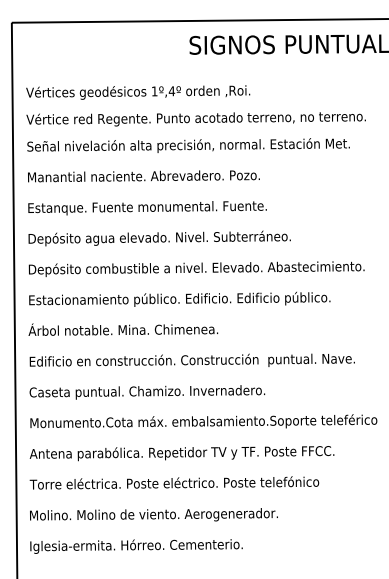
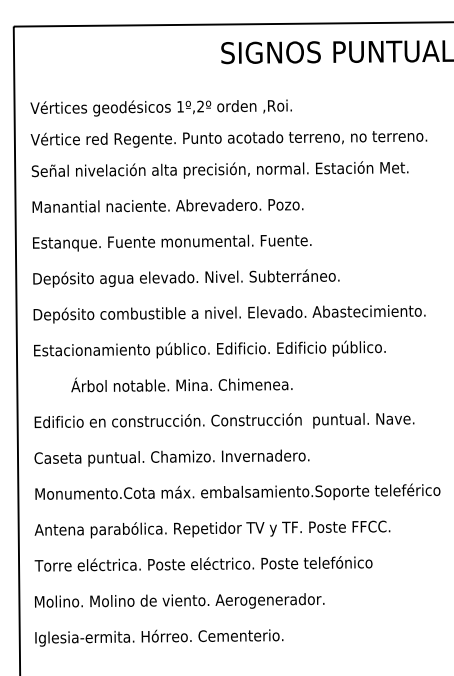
text: (171, 91) -> (200, 106), 1º,4º -> 1º,2º
text: (122, 329) -> (181, 384), moved

